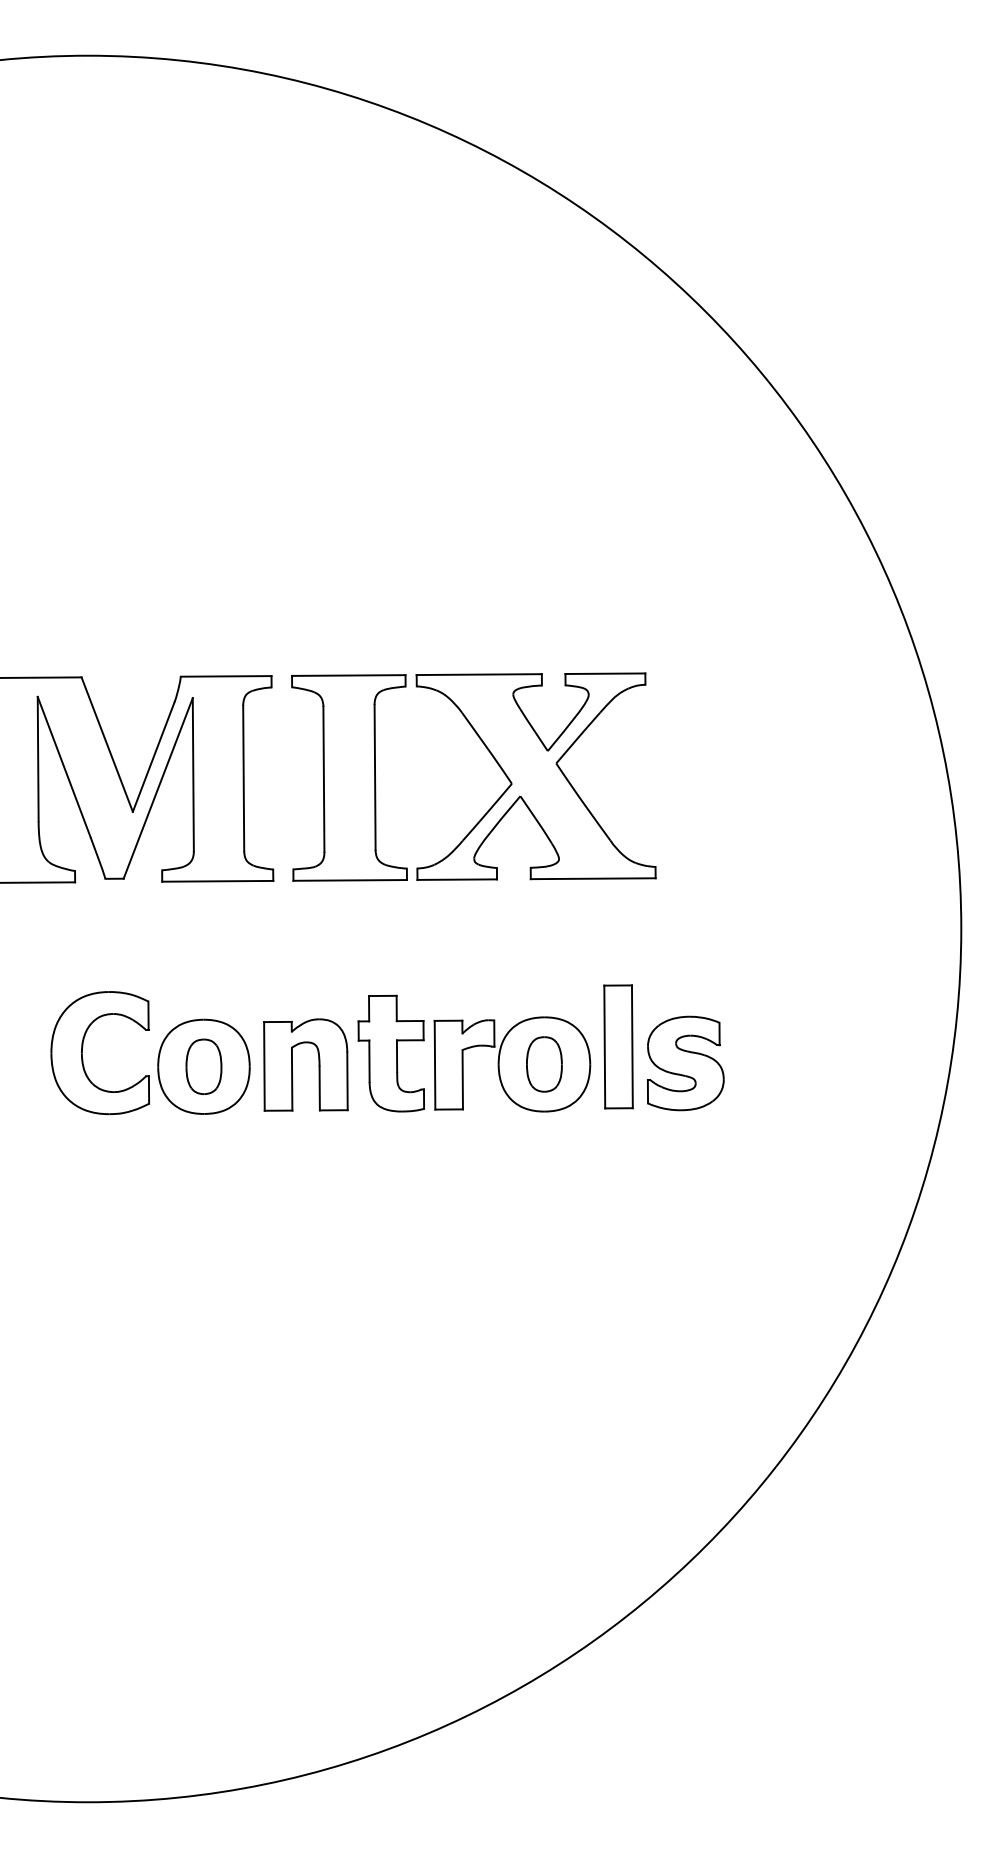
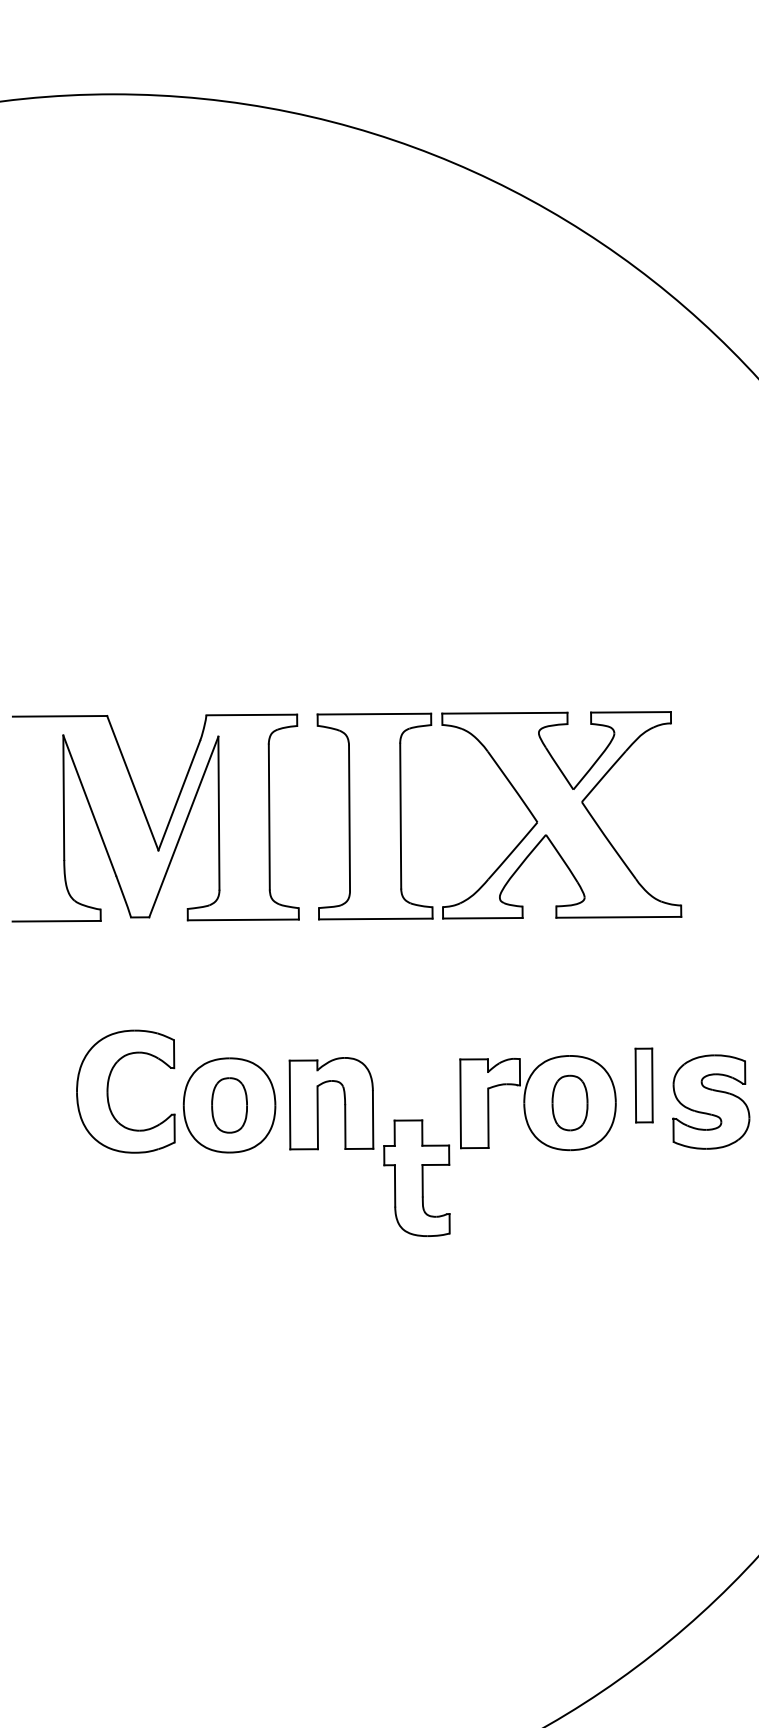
part: (618, 1046) -> (644, 1085), size x0.6
part: (390, 1053) -> (416, 1178), moved

